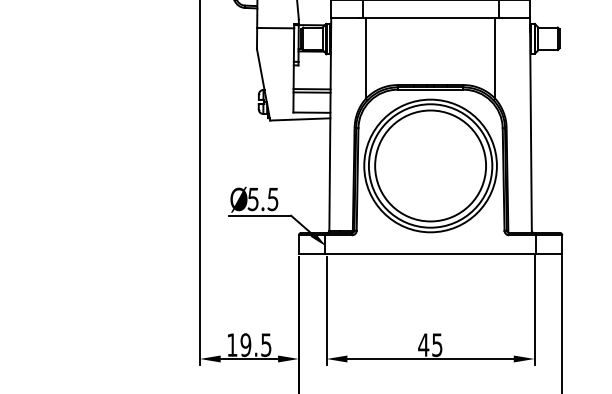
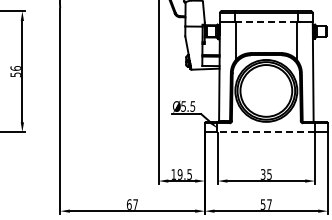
line: (428, 17) -> (265, 21), solid -> dashed
line: (428, 252) -> (265, 131), solid -> dashed
text: (422, 344) -> (262, 174), 45 -> 35

